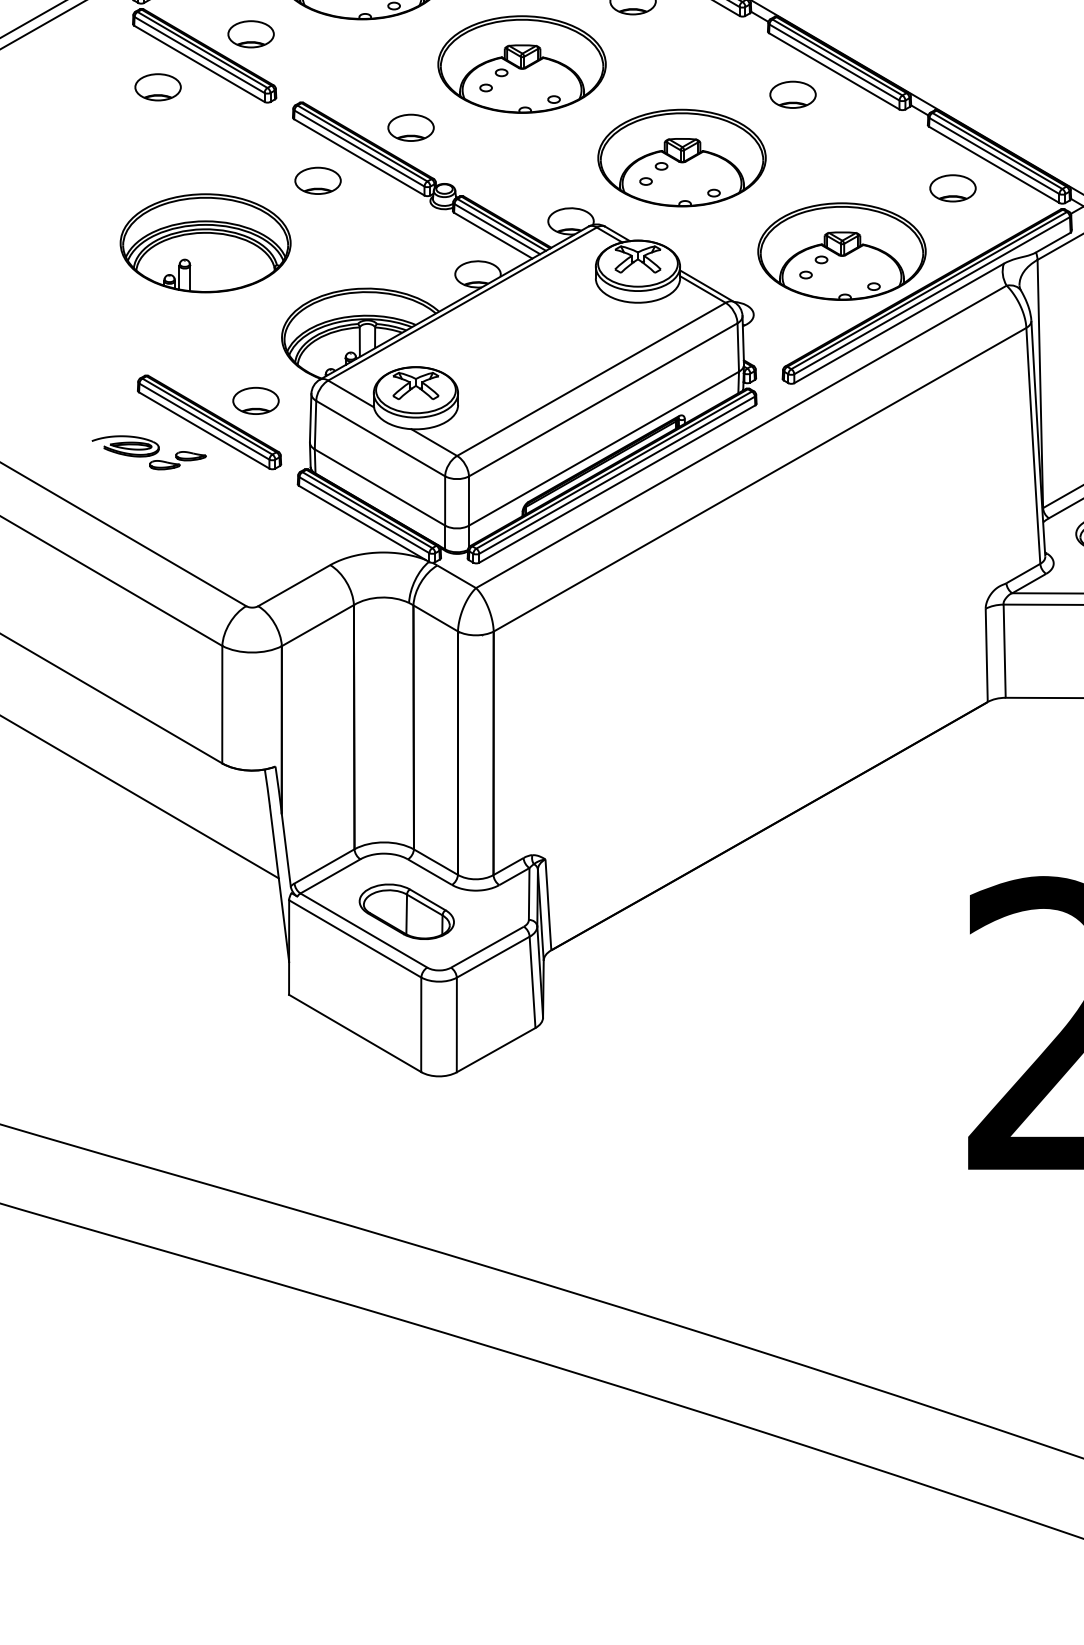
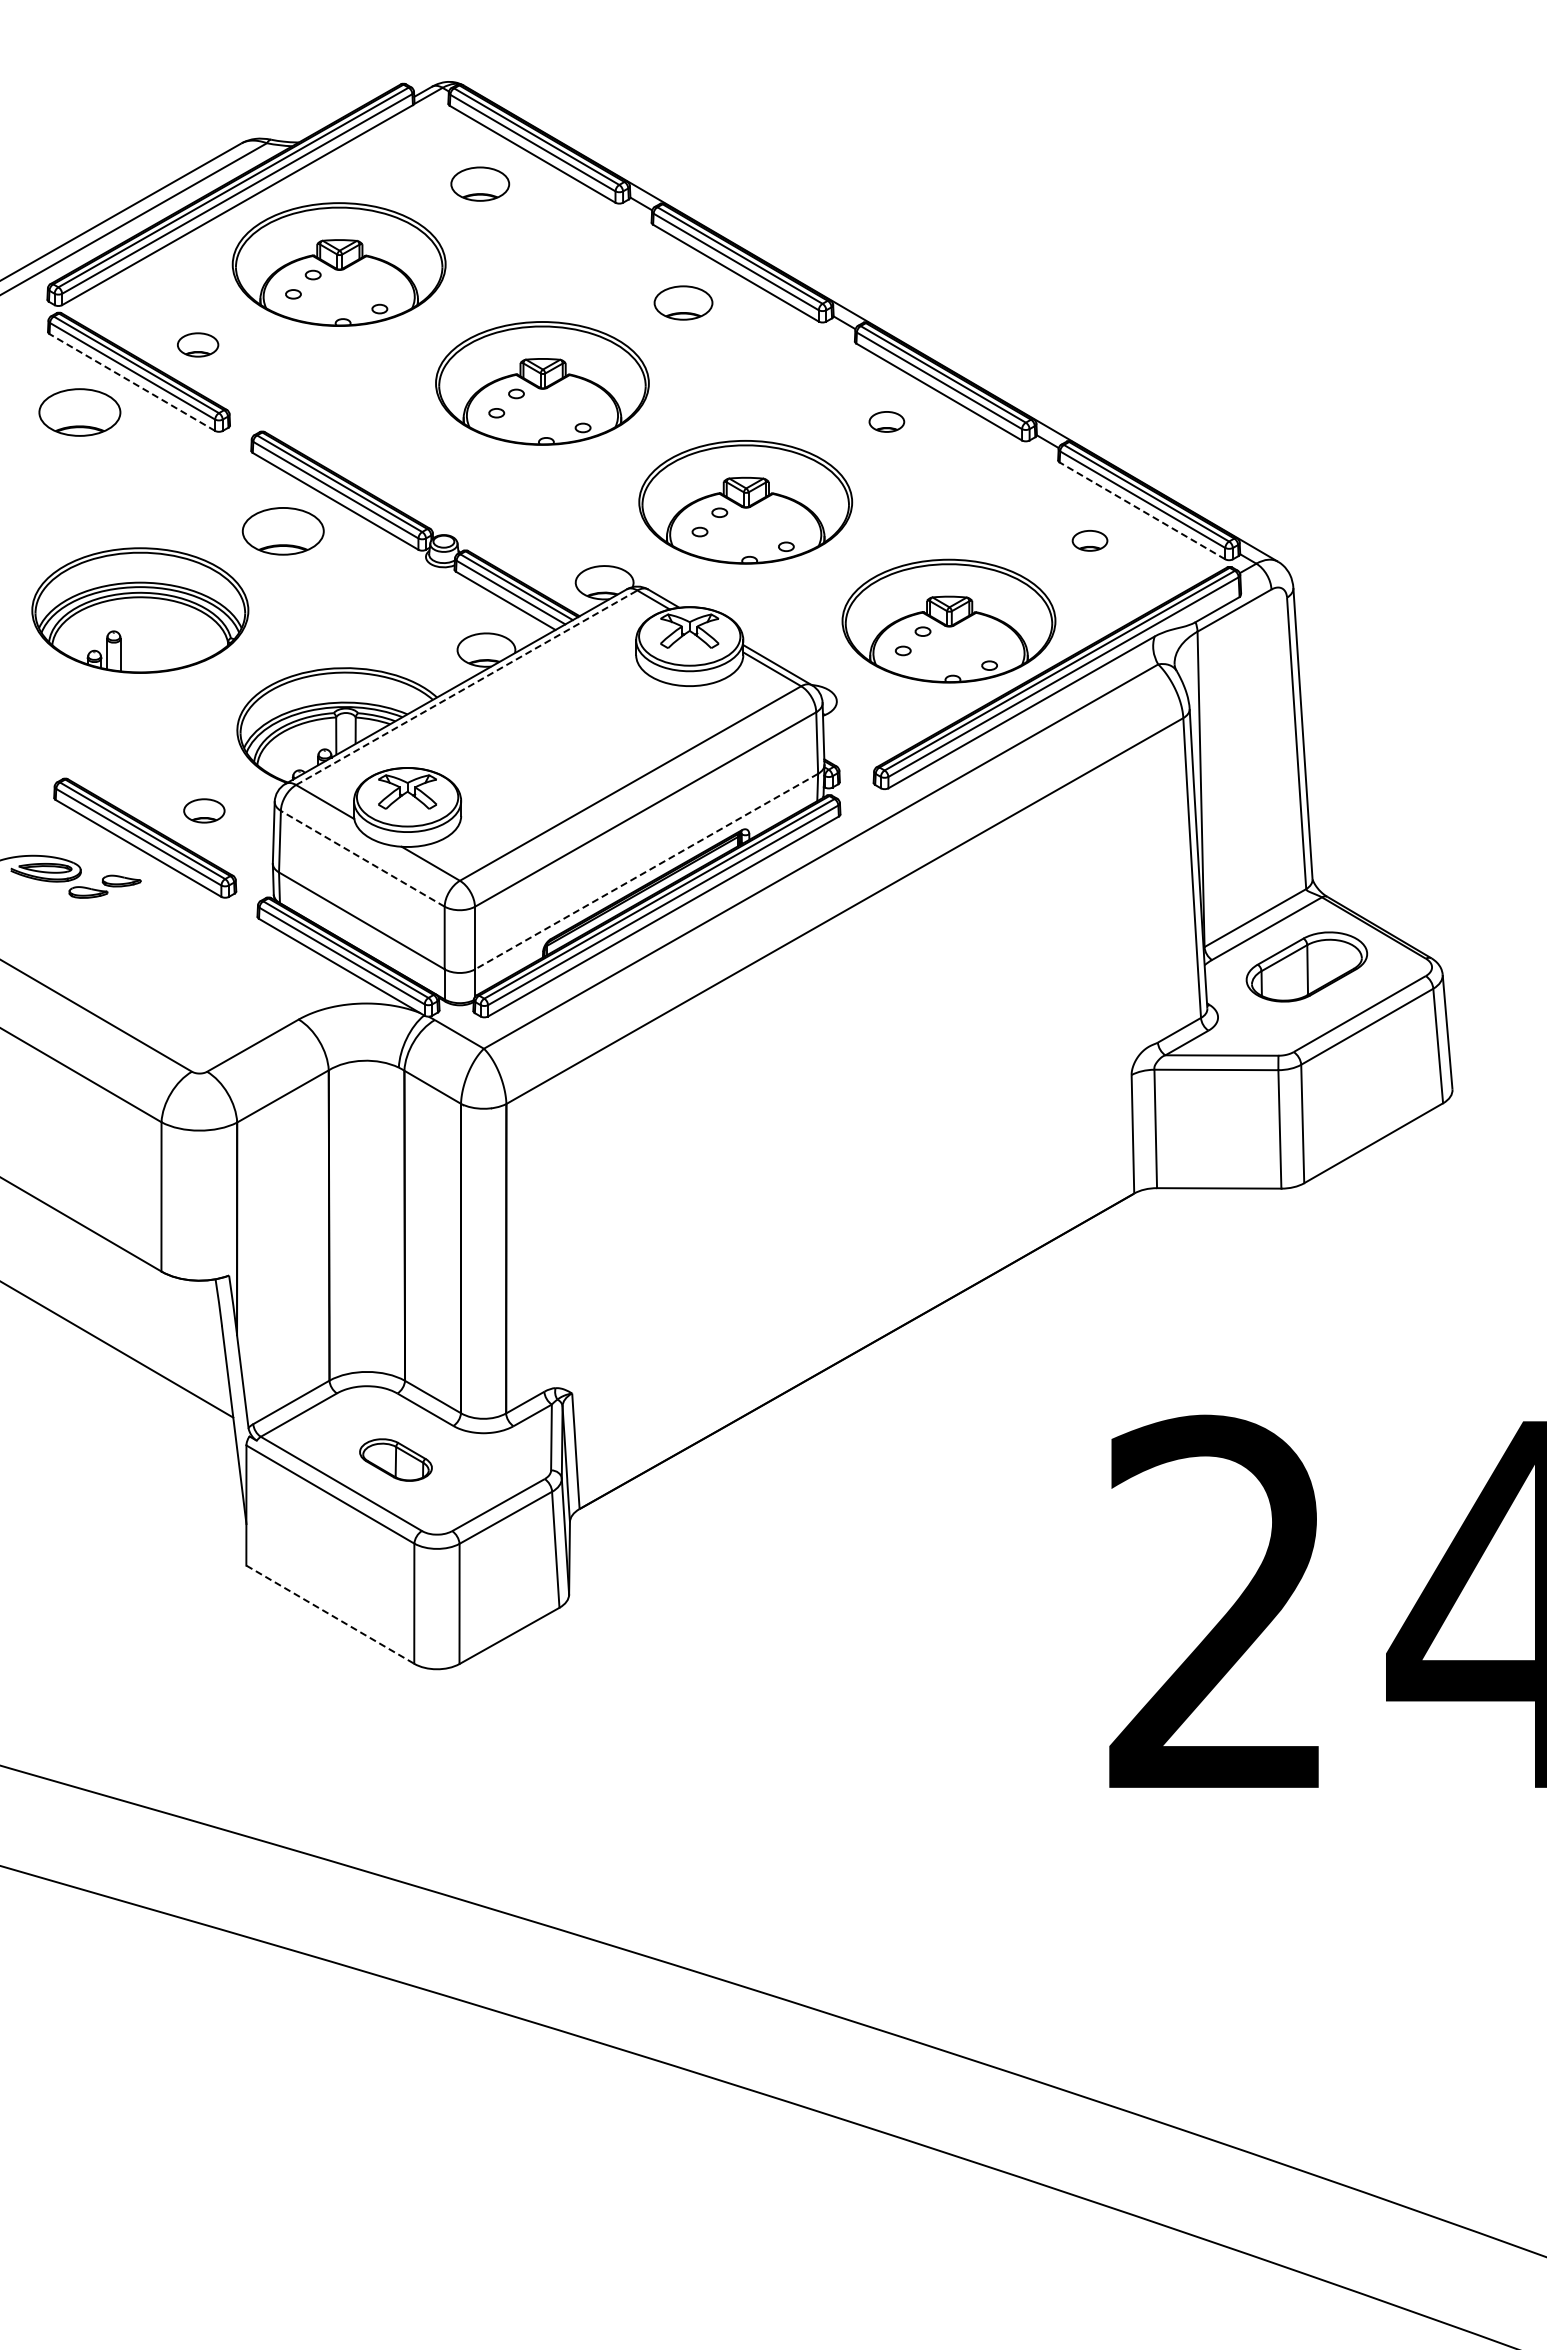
part: (250, 33) -> (197, 344), size x0.7
line: (199, 63) -> (132, 382), solid -> dashed
part: (157, 86) -> (79, 411), size x1.4
part: (792, 94) -> (886, 421), size x0.6
part: (411, 127) -> (401, 463), removed
line: (994, 164) -> (1142, 510), solid -> dashed
part: (317, 180) -> (282, 530), size x1.4
part: (952, 188) -> (1089, 540), size x0.6
line: (463, 303) -> (467, 687), solid -> dashed
part: (256, 400) -> (204, 810), size x0.7
line: (380, 438) -> (362, 858), solid -> dashed
line: (603, 448) -> (646, 871), solid -> dashed
part: (406, 911) -> (395, 1459), size x0.6
line: (355, 1033) -> (330, 1614), solid -> dashed

